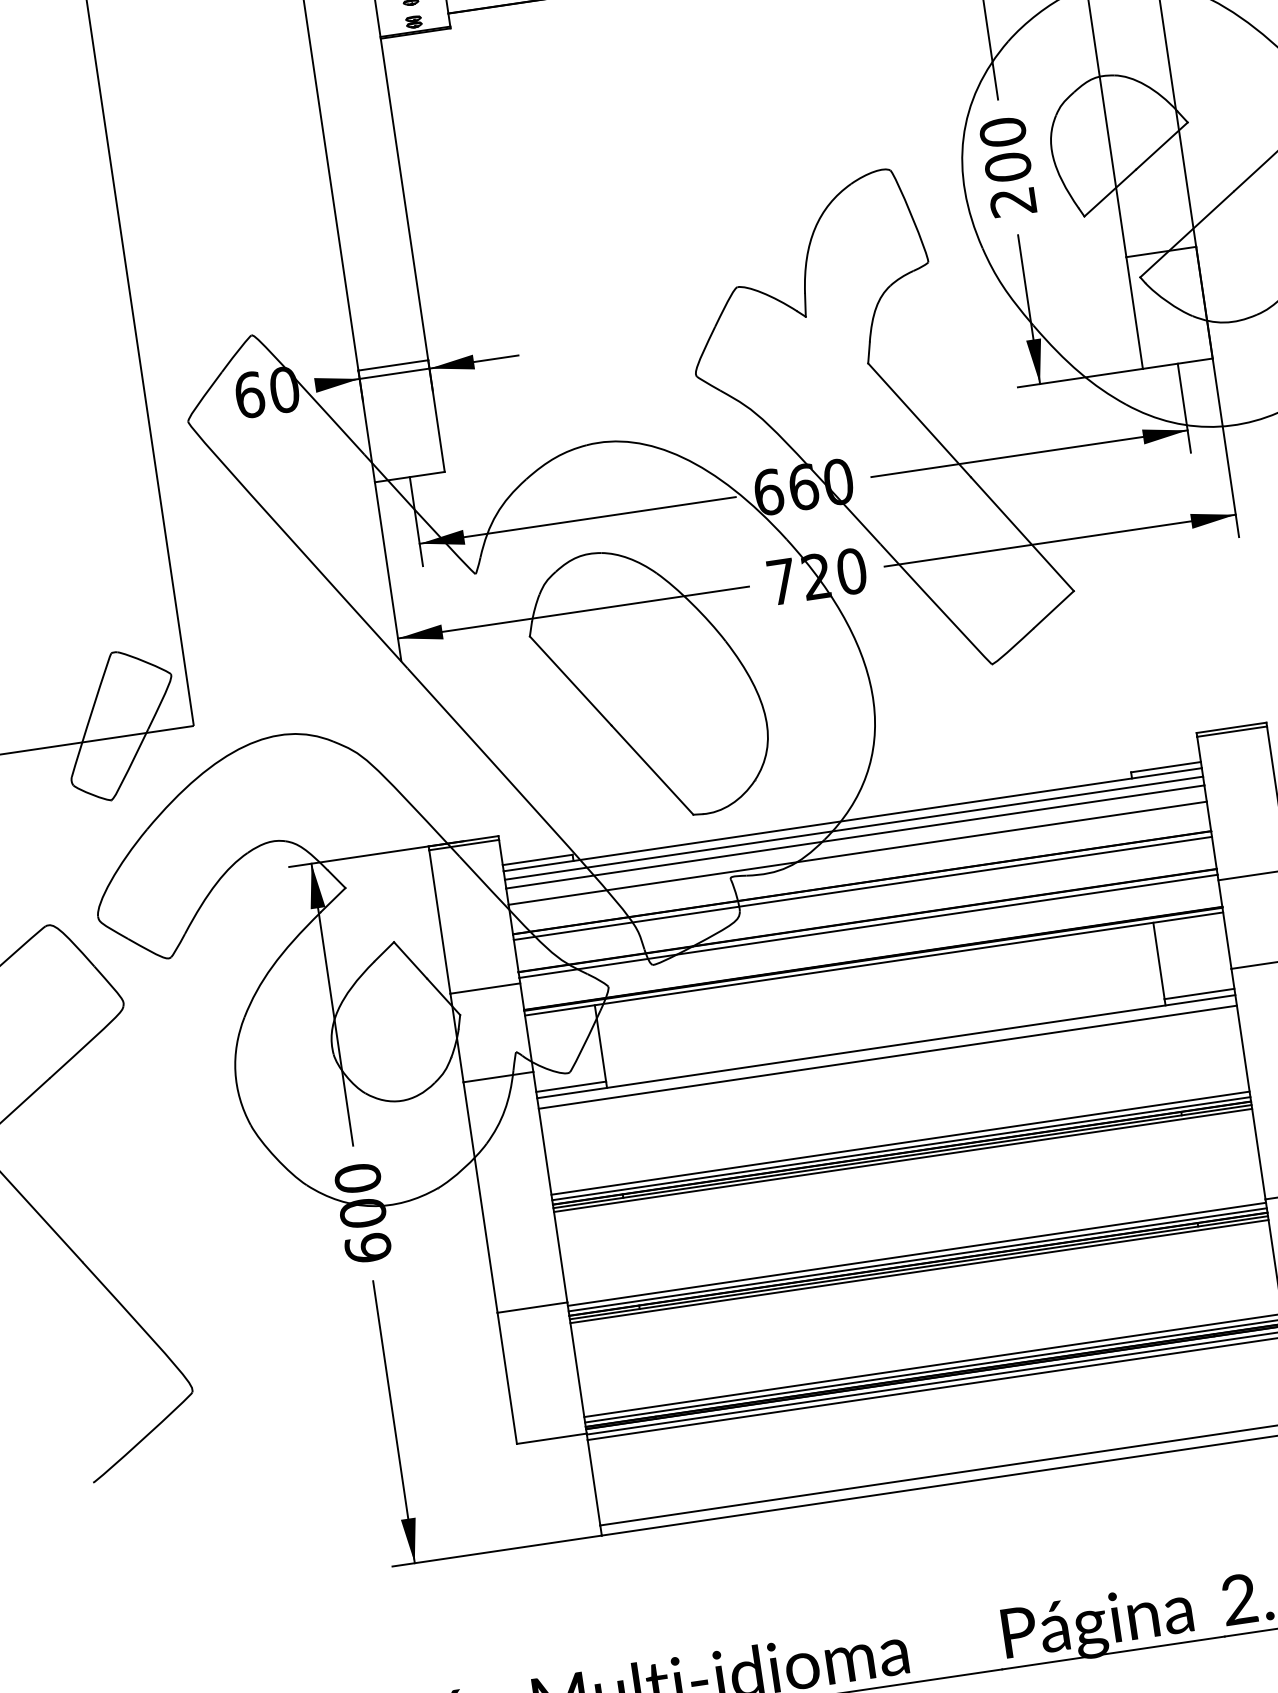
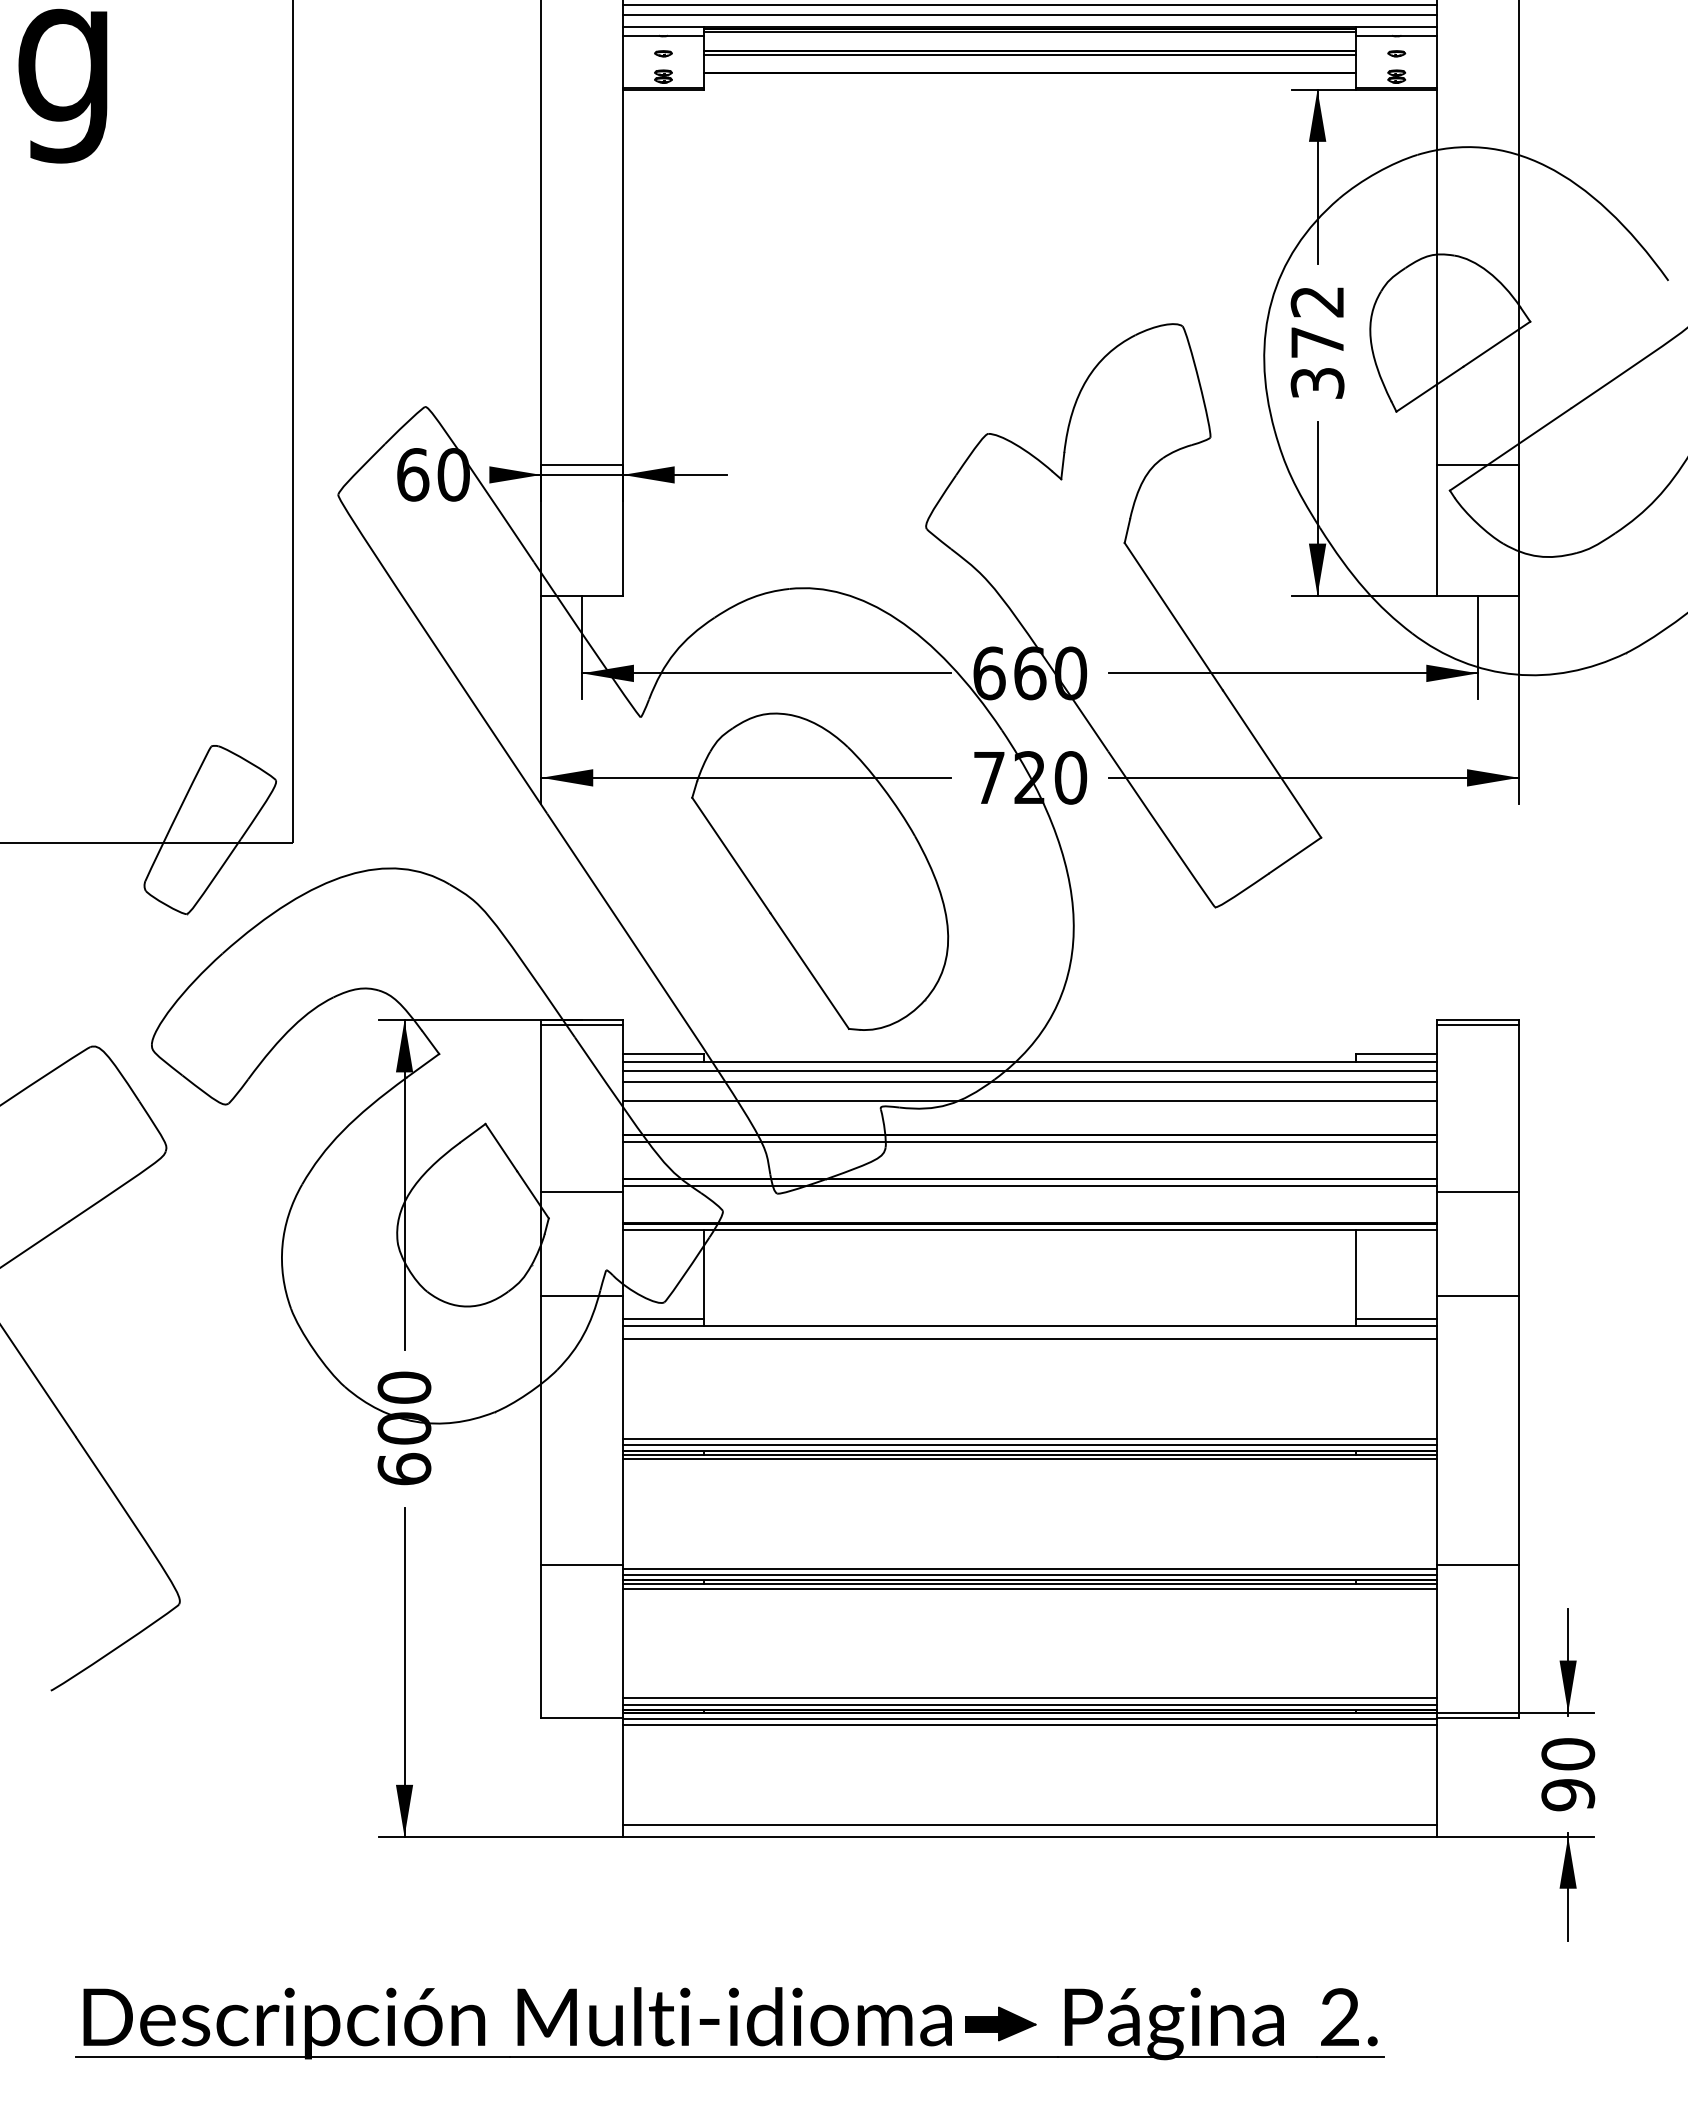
text: (1007, 166) -> (1317, 341), 200 -> 372
part: (949, 1647) -> (1000, 2023), added

